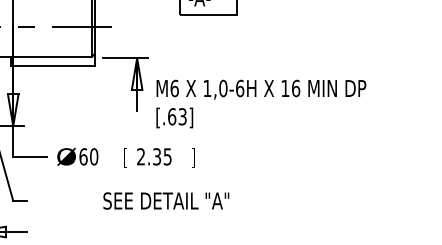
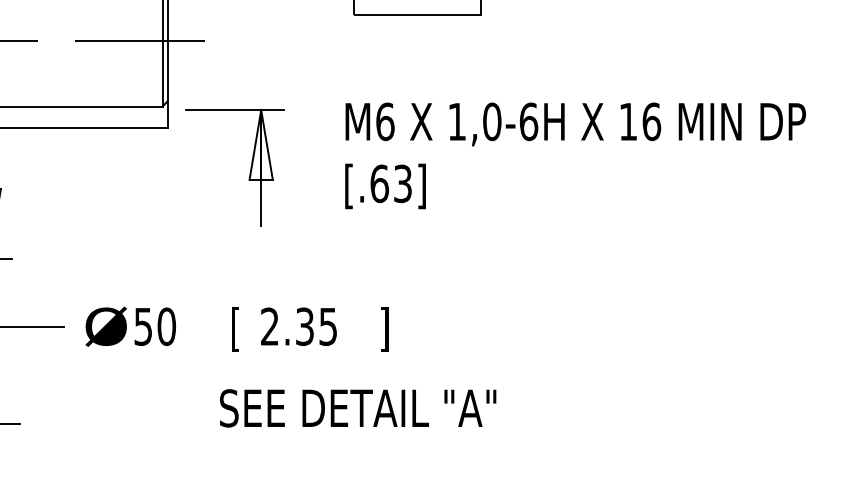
text: (261, 103) -> (575, 154), moved
text: (83, 156) -> (143, 325), 60 -> 50
text: (166, 200) -> (358, 407), moved

